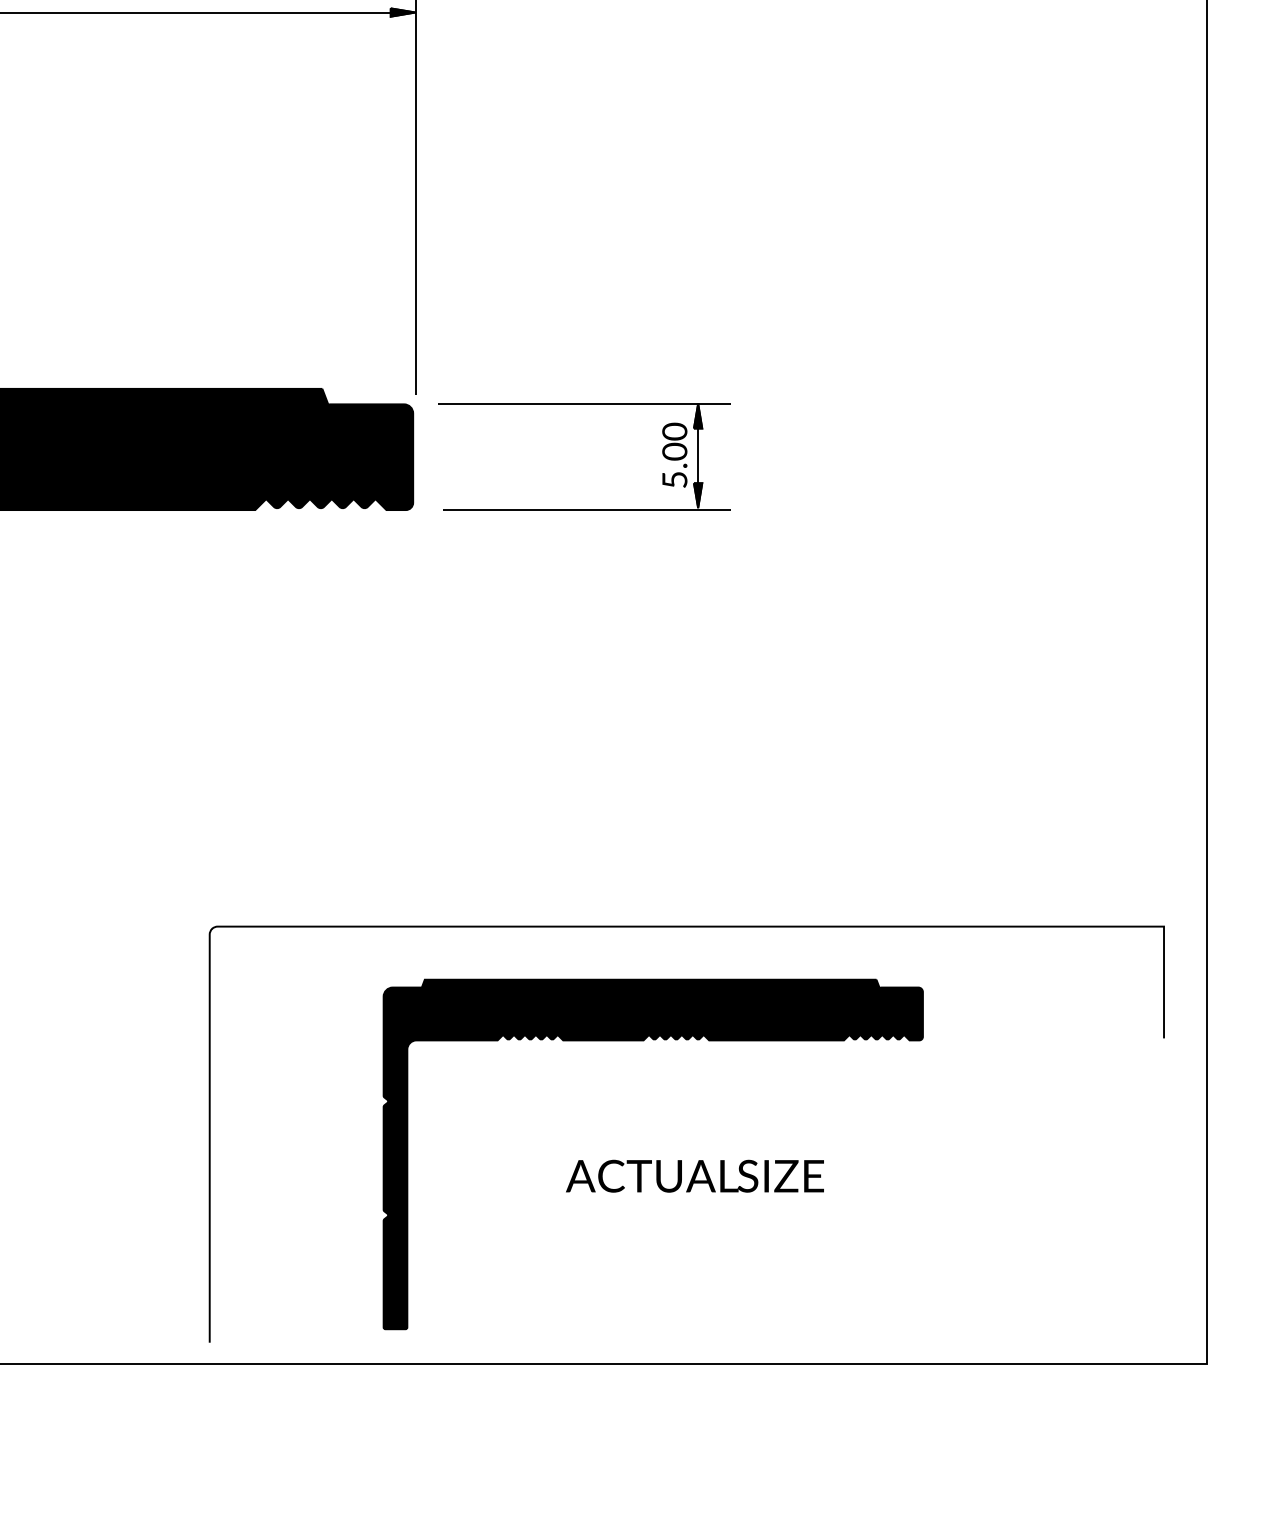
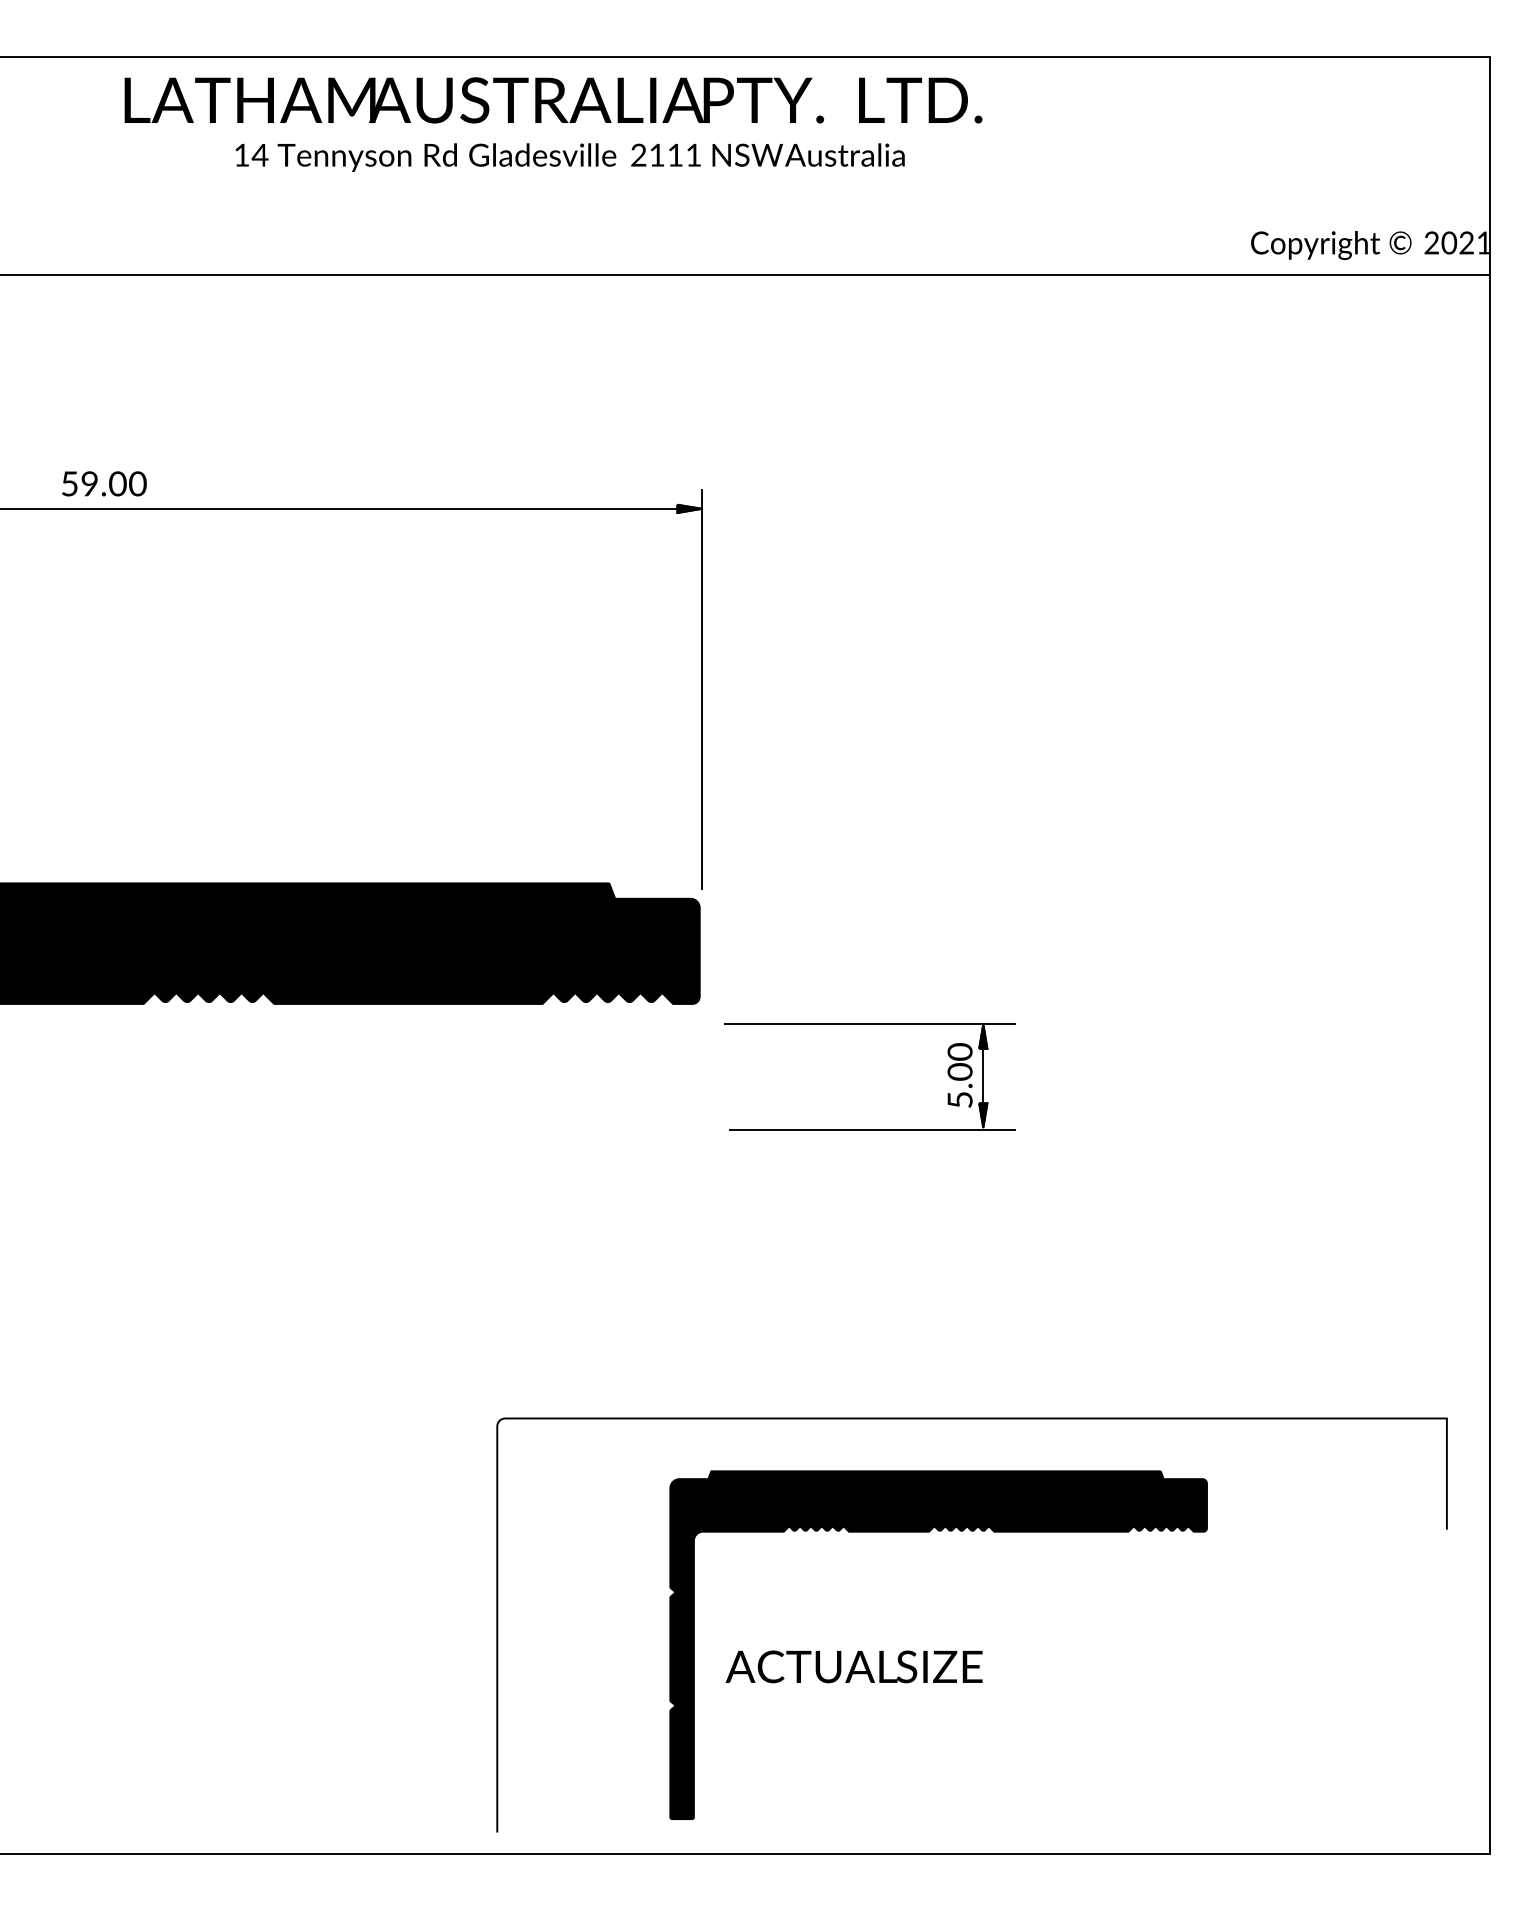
part: (583, 404) -> (869, 1024), moved
text: (694, 1175) -> (853, 1666), moved

